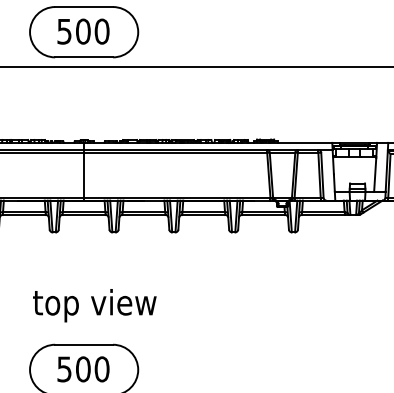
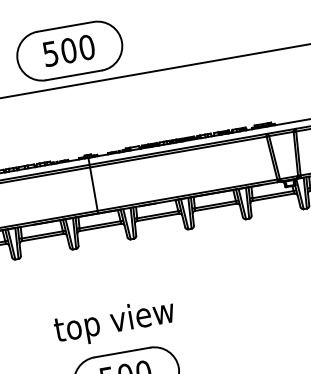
text: (94, 305) -> (114, 322), moved

